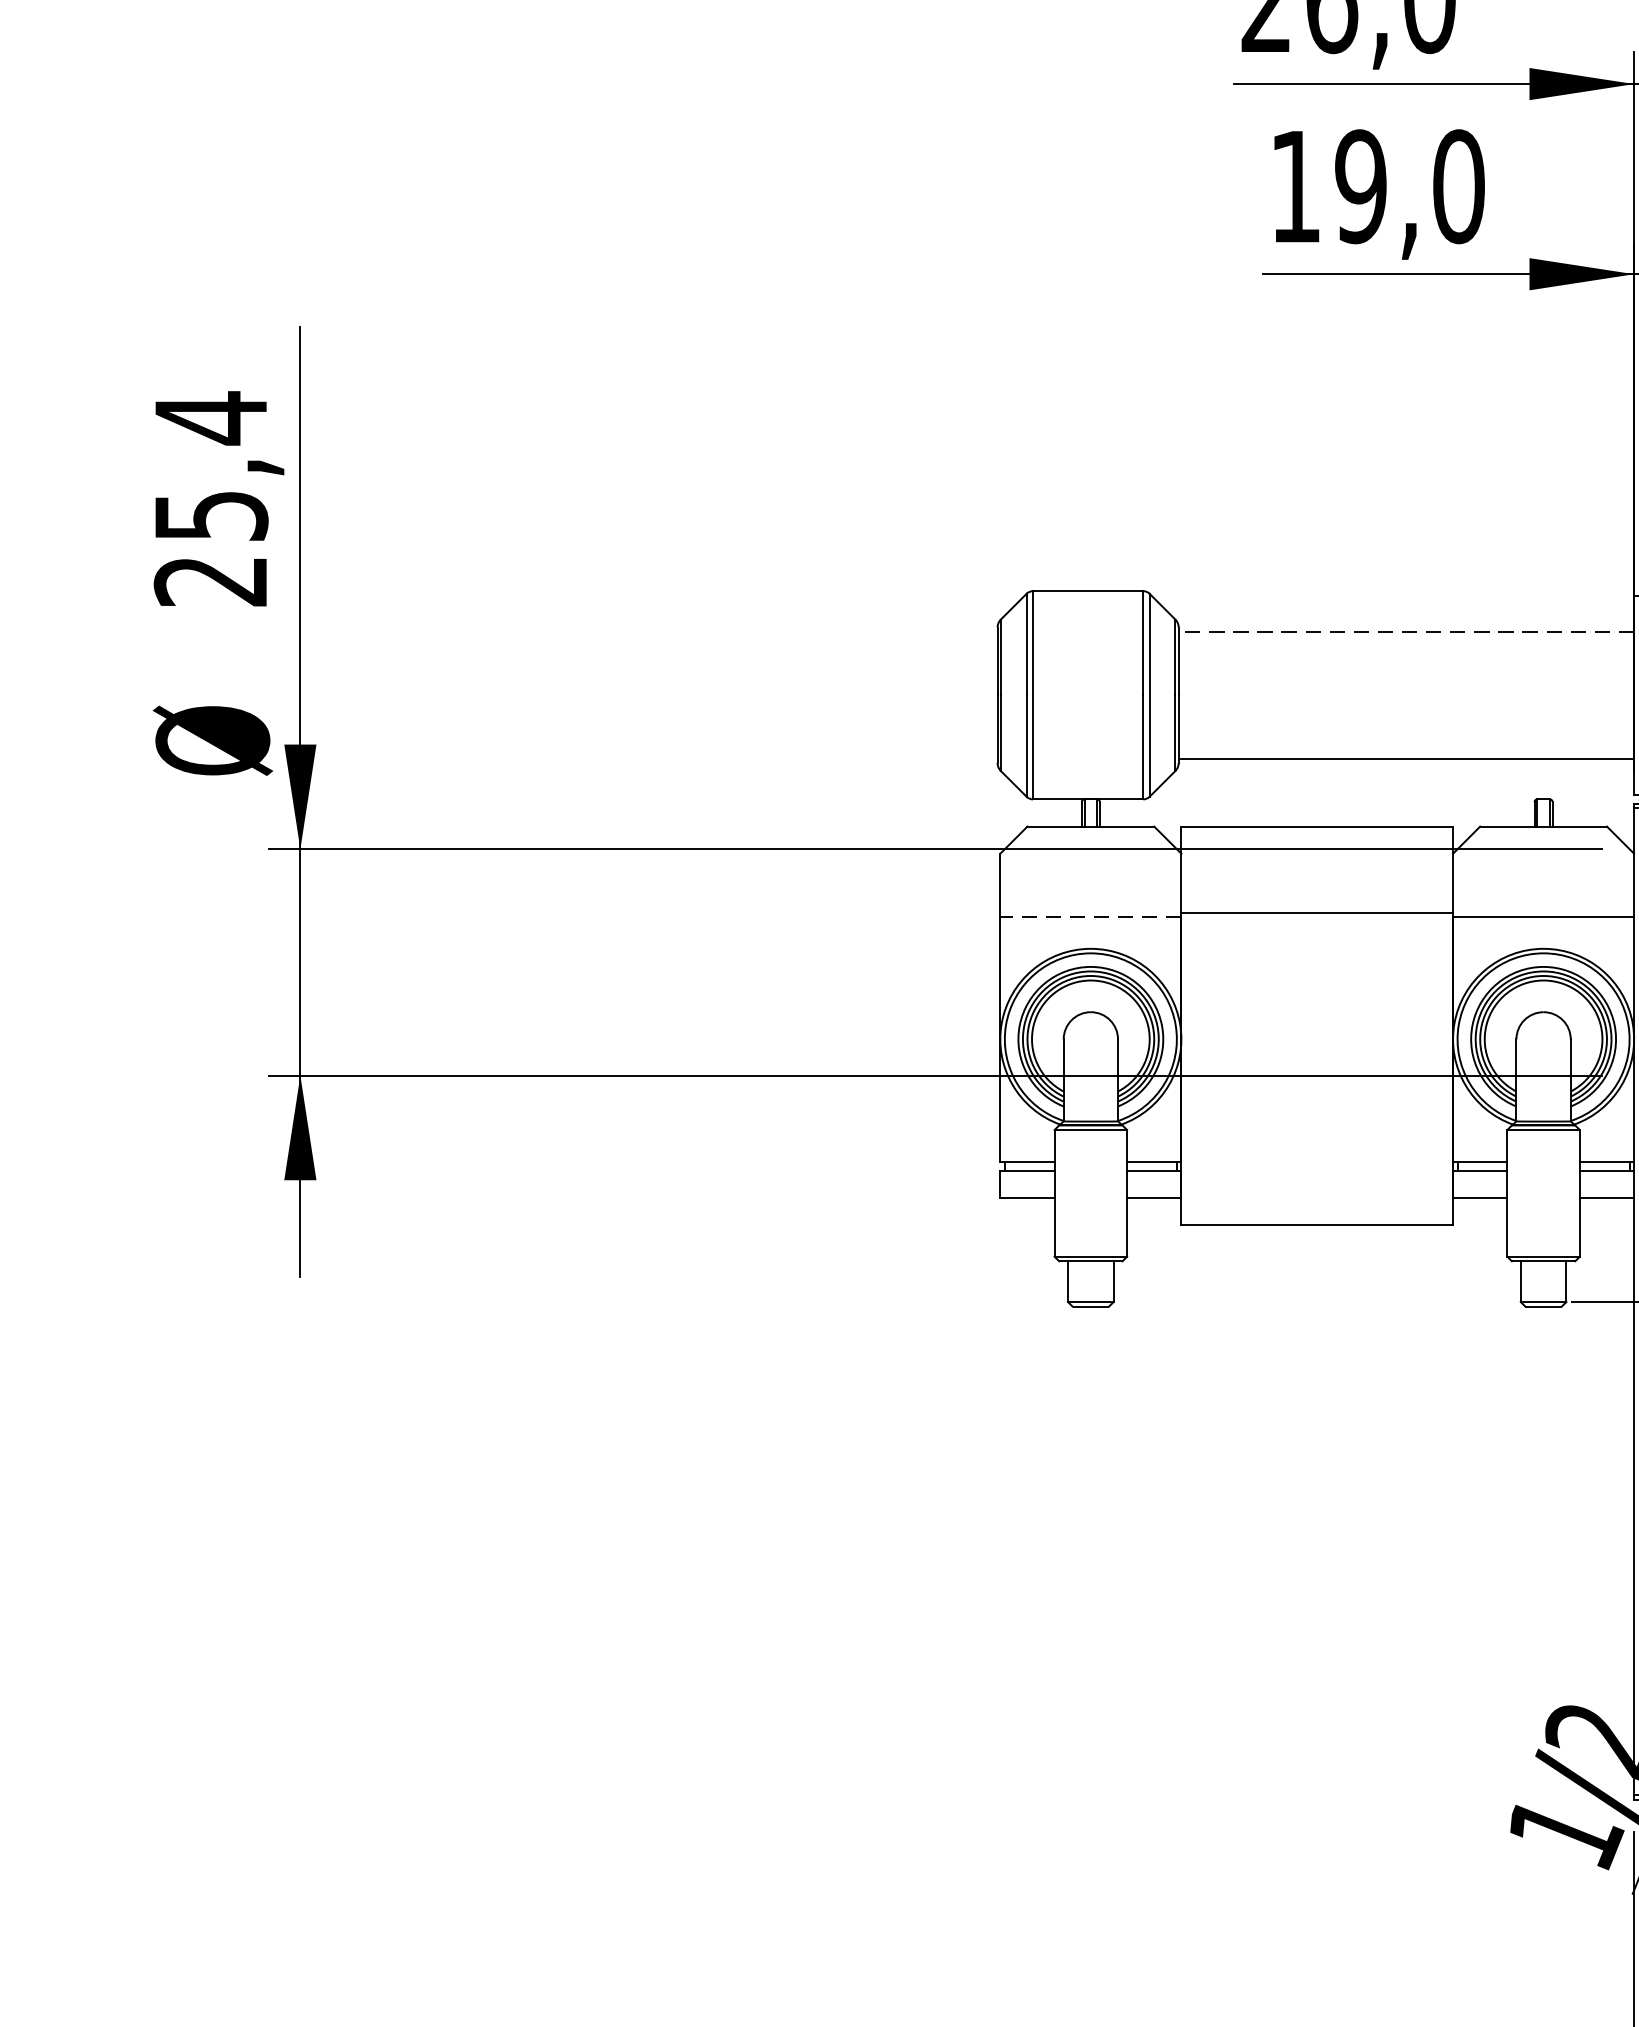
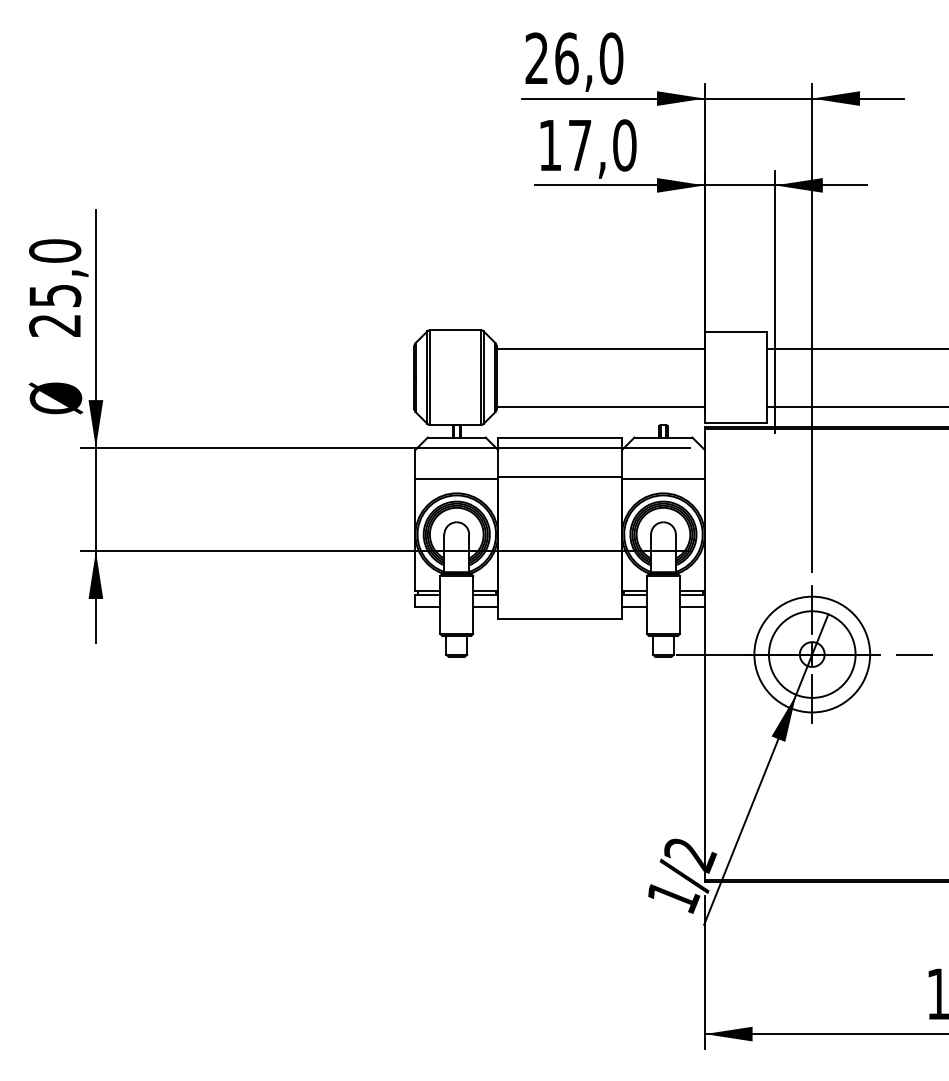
text: (1359, 186) -> (579, 145), 19,0 -> 17,0
text: (211, 416) -> (55, 250), 25,4 -> 25,0
line: (1405, 631) -> (600, 348), dashed -> solid
line: (1090, 916) -> (456, 478), dashed -> solid

